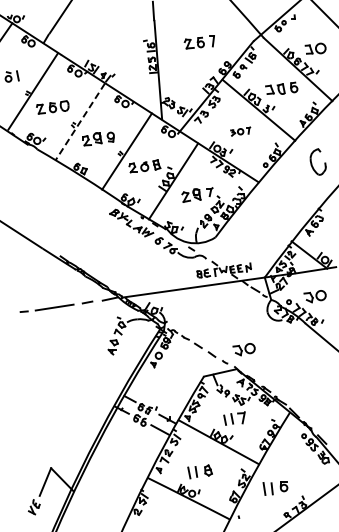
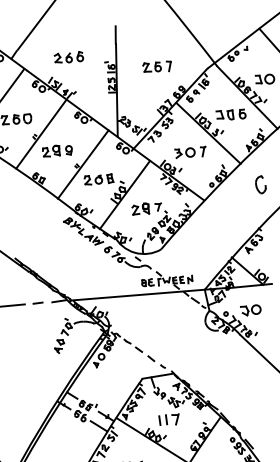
part: (104, 37) -> (68, 56), added
line: (80, 122) -> (41, 134), dashed -> solid
part: (240, 131) -> (190, 152), size x1.67
part: (317, 161) -> (260, 184), size x0.71
part: (243, 349) -> (180, 355), removed

